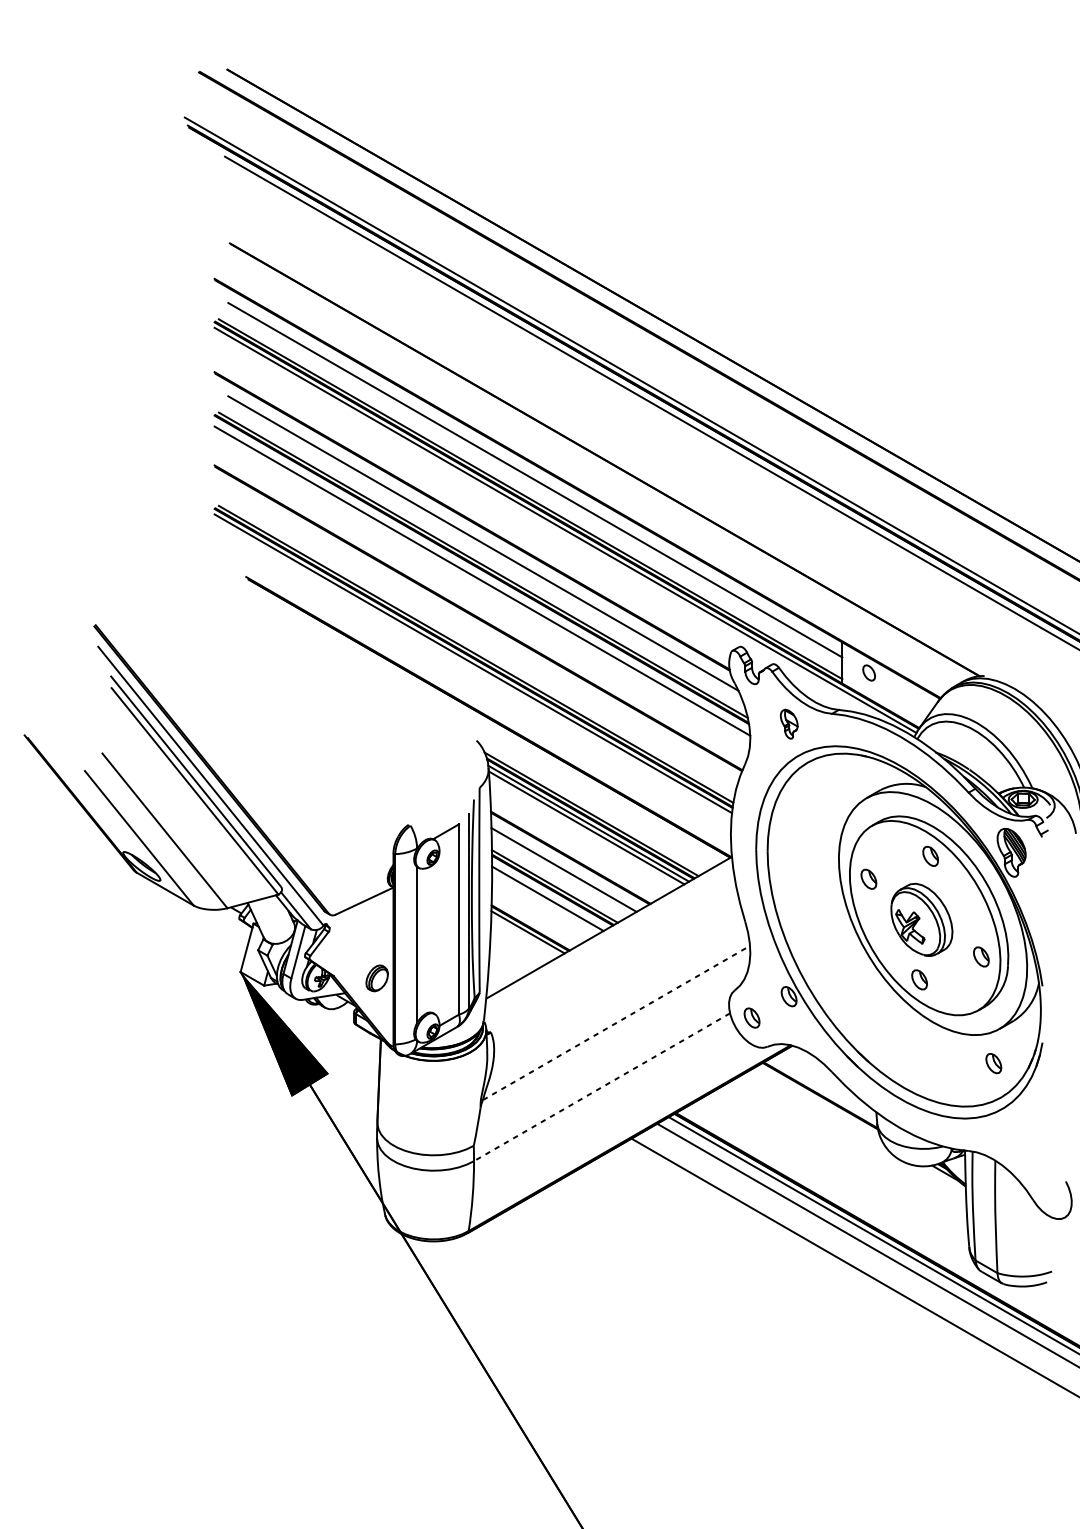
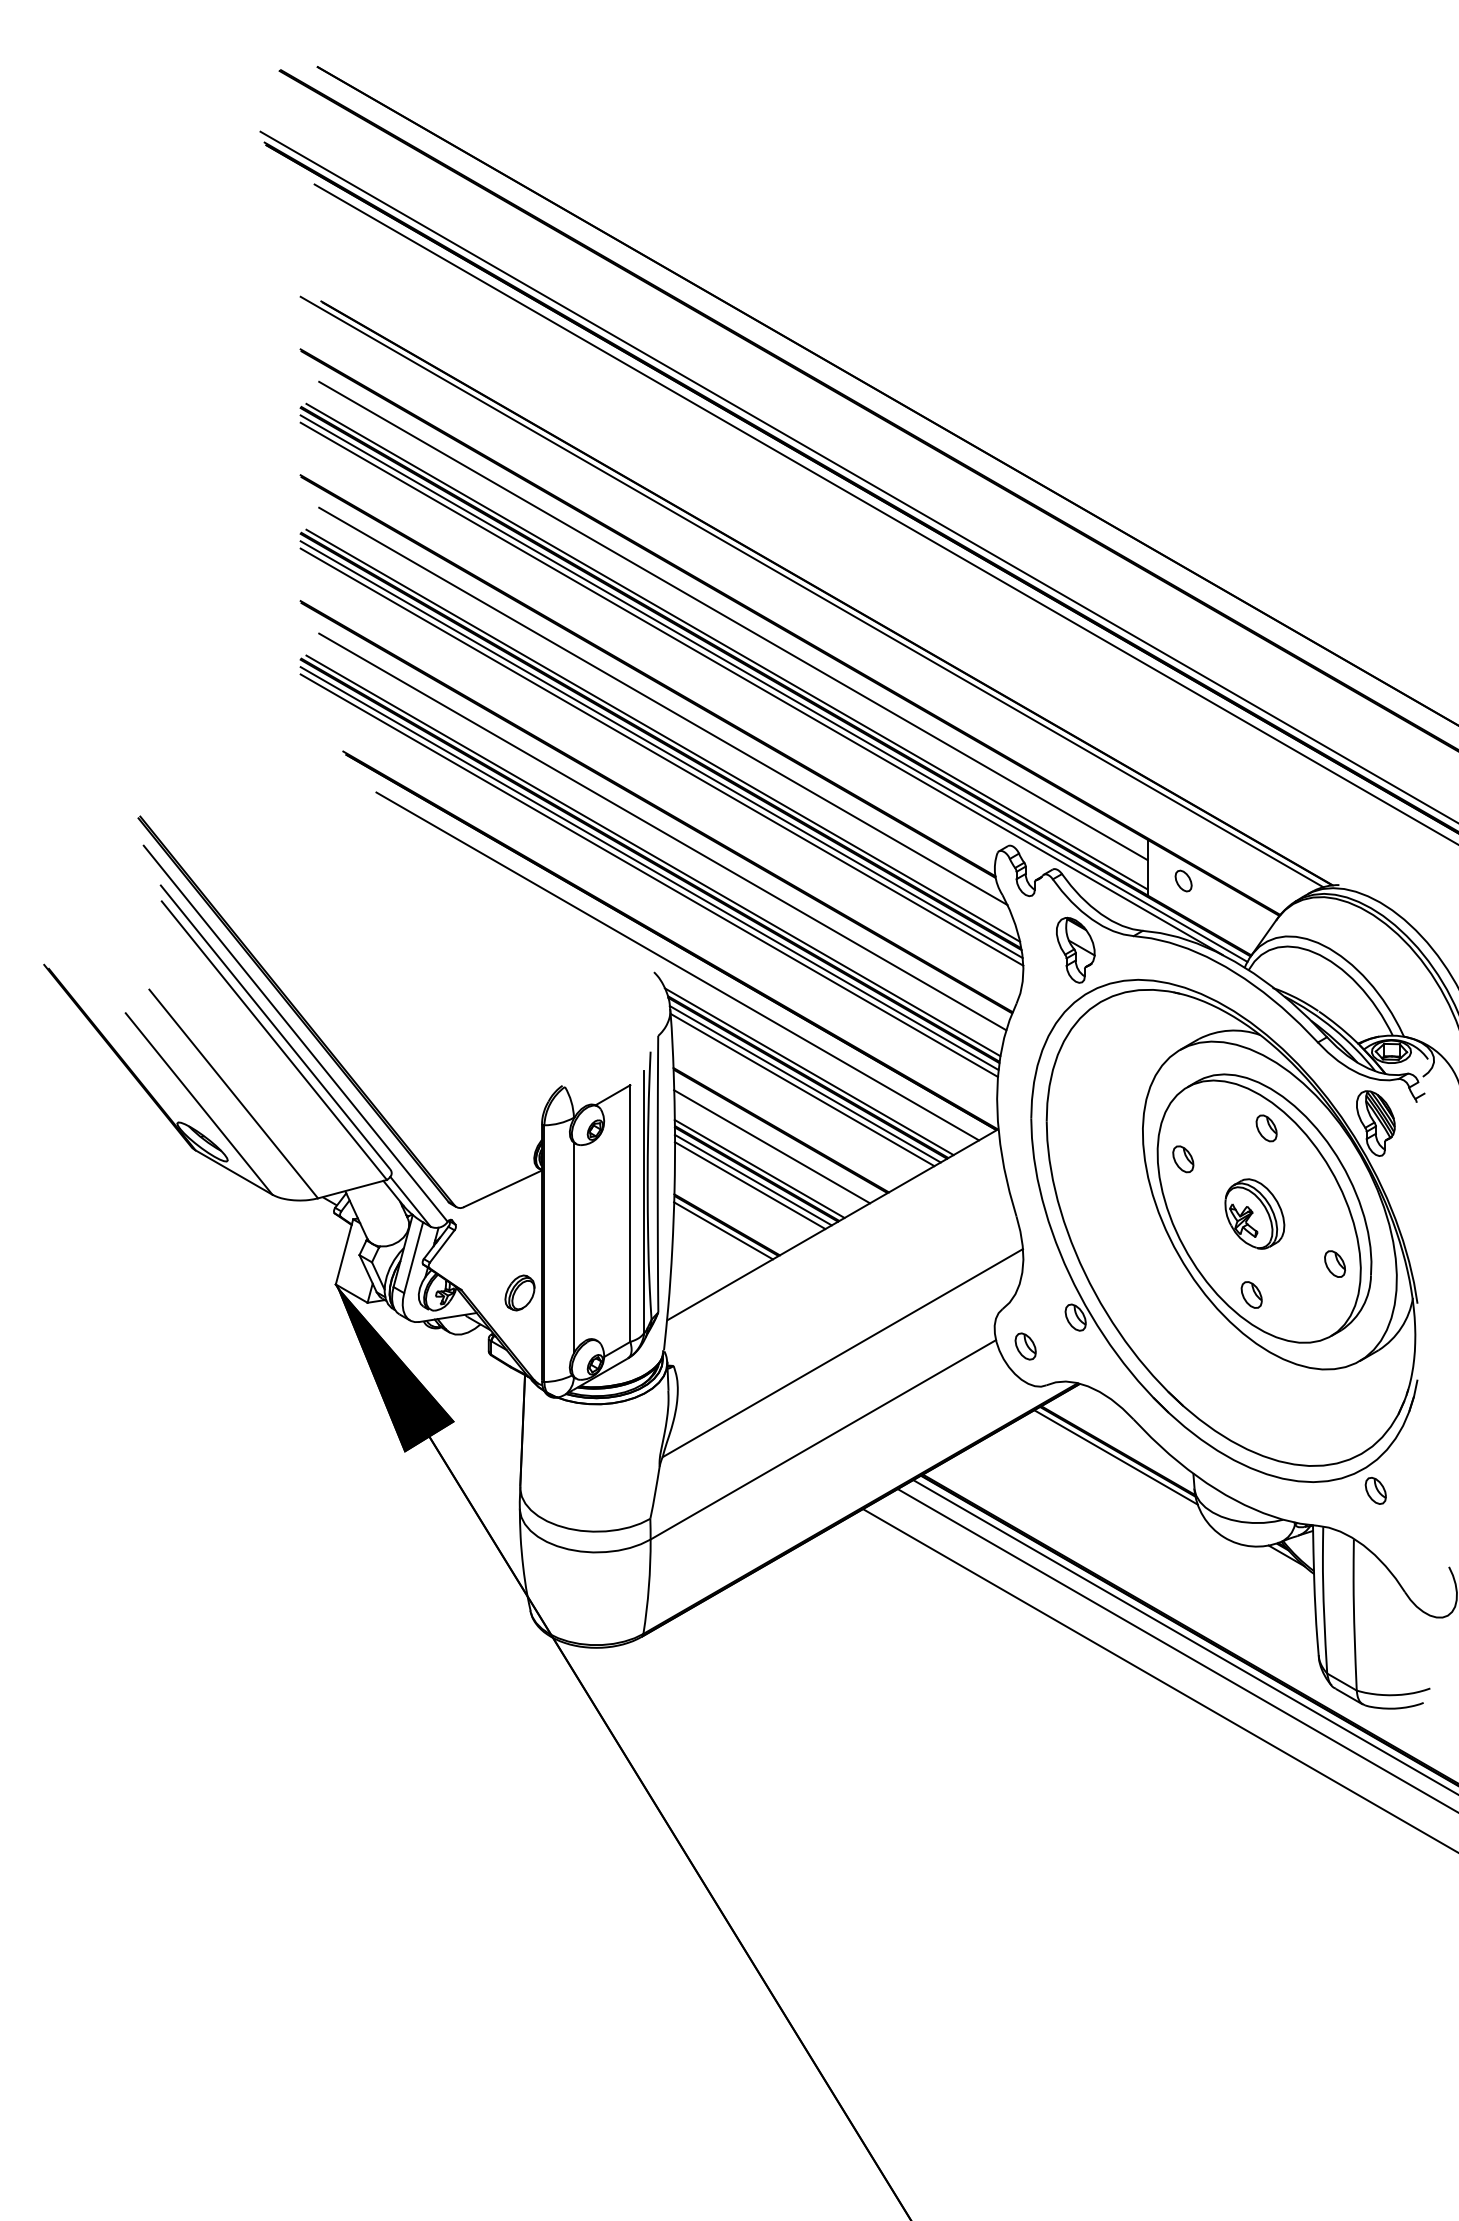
line: (593, 458) -> (811, 591), added
line: (556, 530) -> (761, 688), added
line: (482, 575) -> (661, 749), added
line: (482, 636) -> (662, 831), added
line: (472, 668) -> (648, 875), added
part: (788, 723) -> (1075, 949), size x1.67
line: (493, 736) -> (677, 966), added
line: (549, 894) -> (752, 1179), added
part: (921, 919) -> (1254, 1213), size x0.71
line: (616, 1022) -> (843, 1352), dashed -> solid
part: (993, 1063) -> (1375, 1490), moved
line: (601, 1087) -> (822, 1440), dashed -> solid
line: (818, 1100) -> (1115, 1457), added

